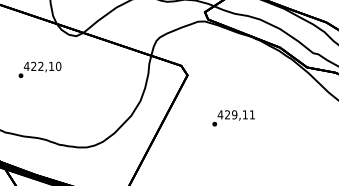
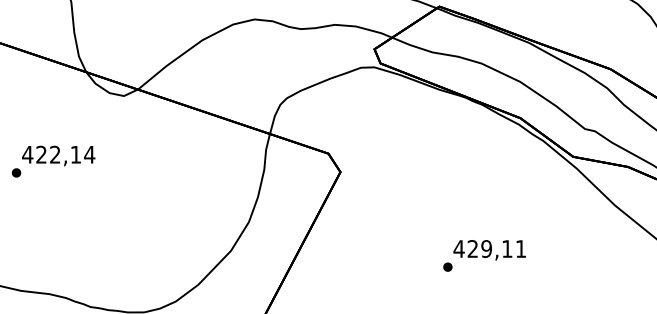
text: (58, 65) -> (89, 152), 422,10 -> 422,14
text: (233, 118) -> (484, 256), moved

